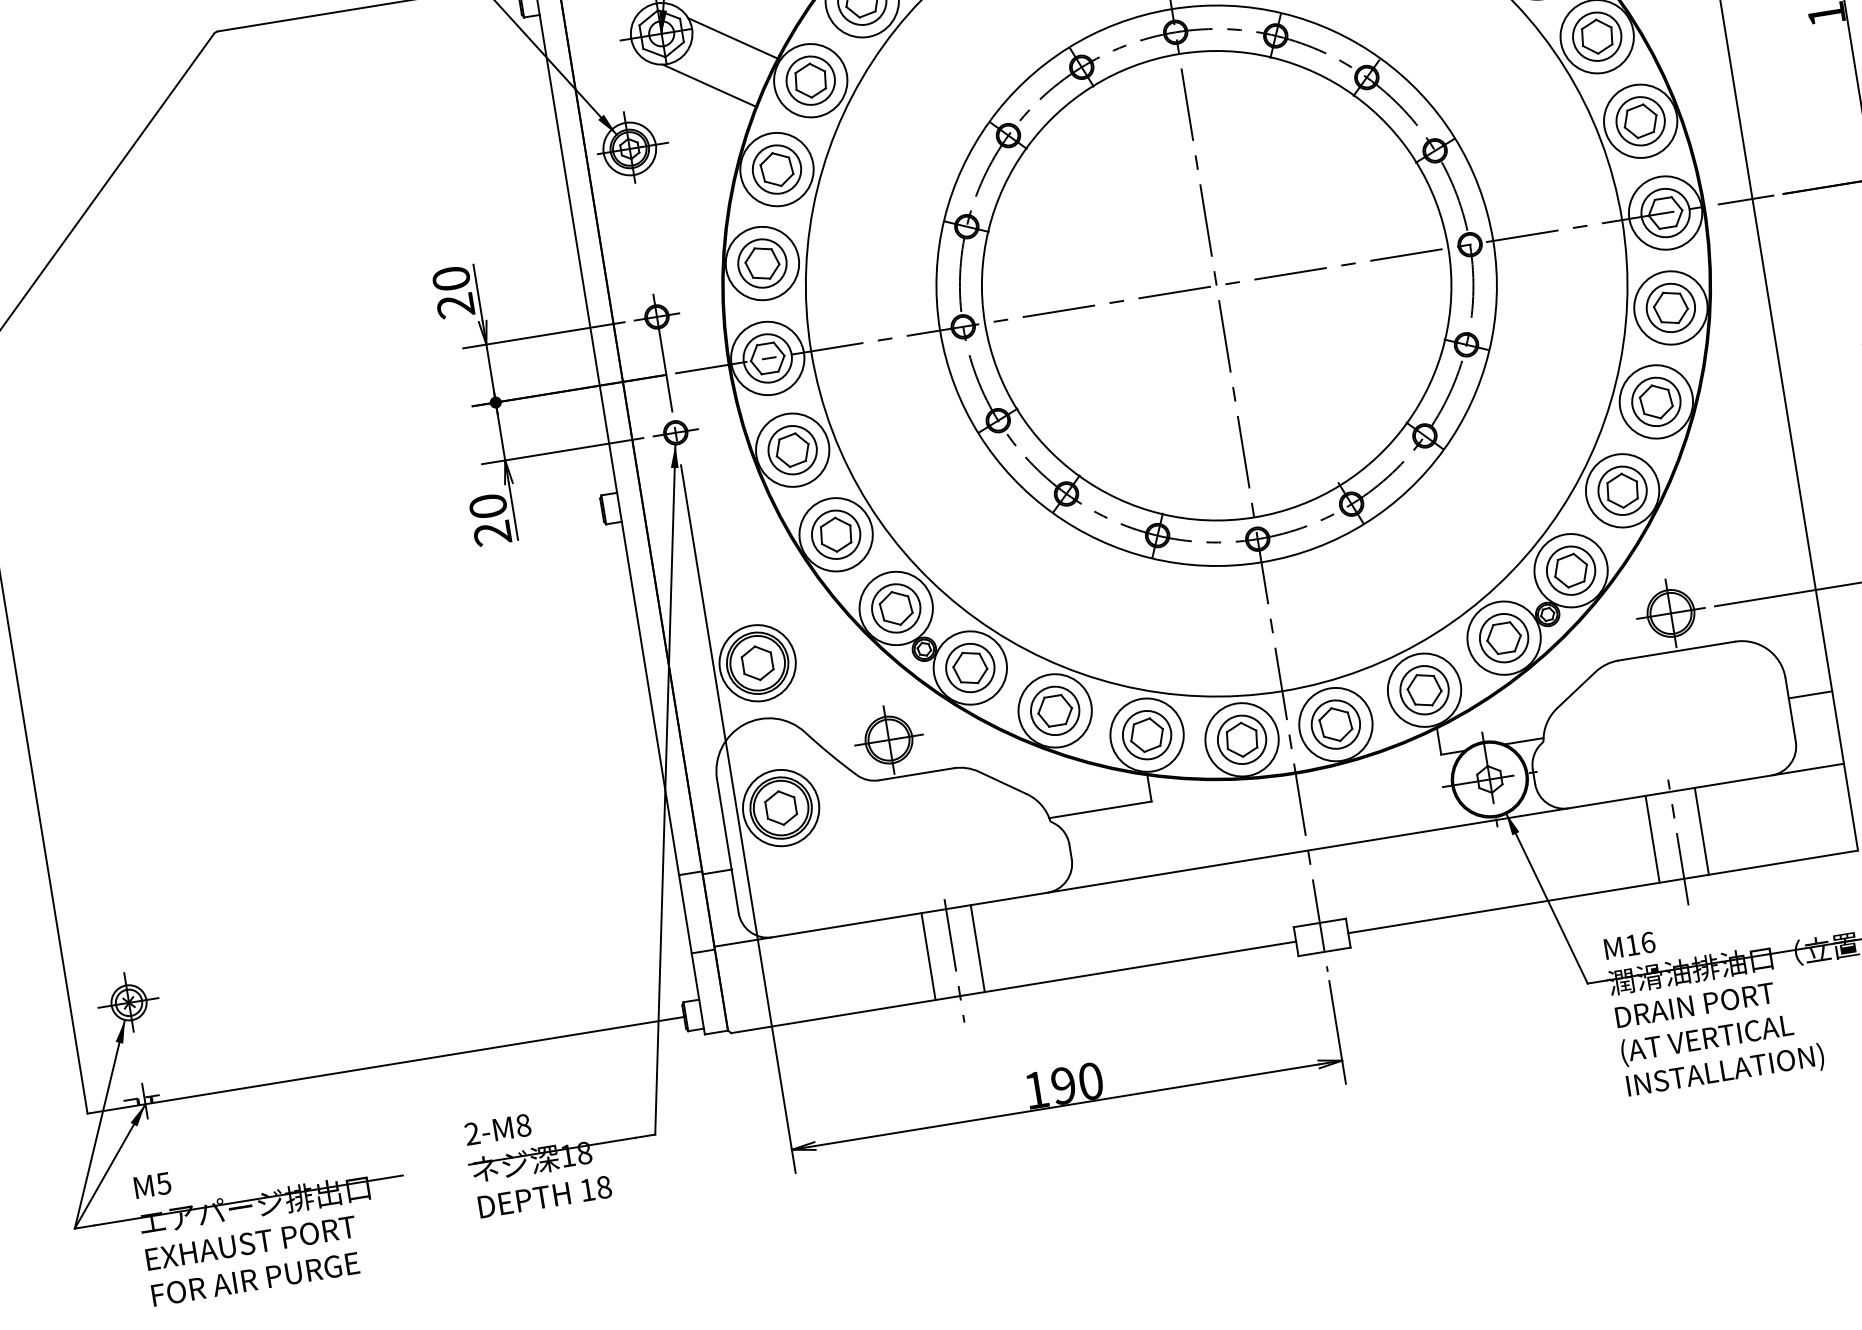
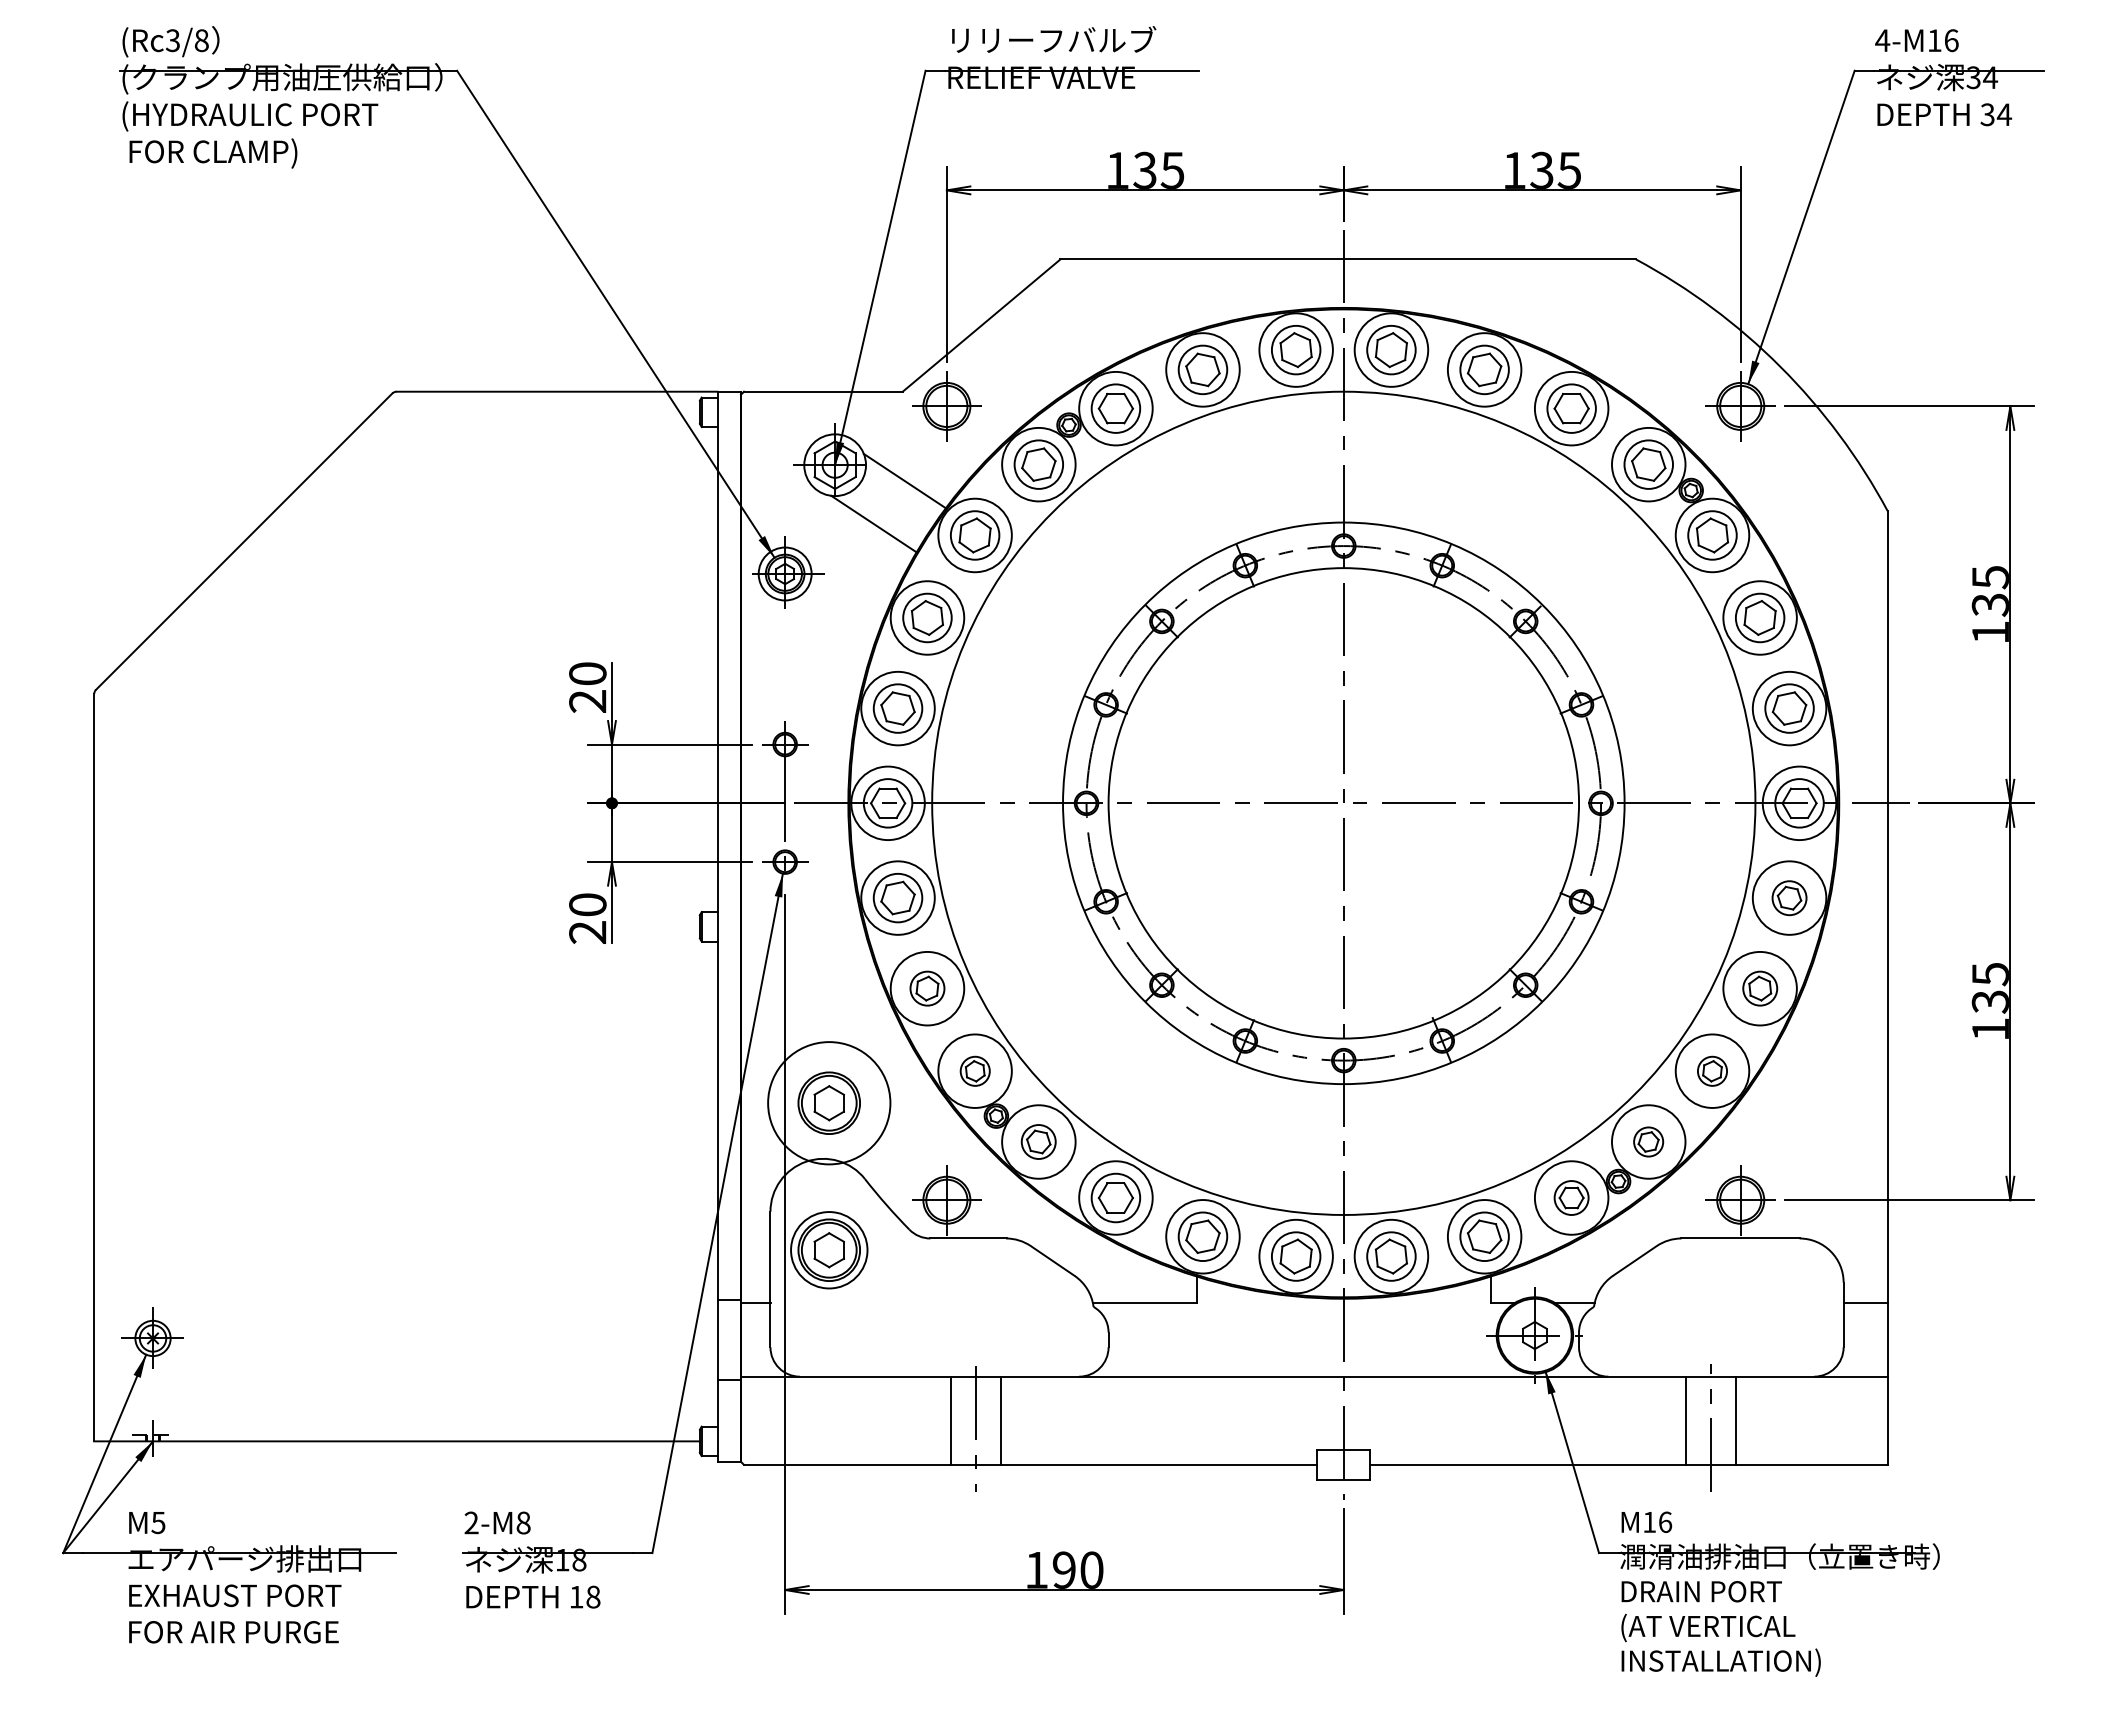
part: (1670, 308) -> (1789, 898), size x0.7
part: (1656, 401) -> (1760, 988), size x0.7
part: (1622, 491) -> (1712, 1071), size x0.6
part: (836, 534) -> (927, 988), size x0.7
part: (1570, 570) -> (1648, 1141), size x0.6
part: (896, 608) -> (975, 1071), size x0.6
part: (1503, 637) -> (1571, 1197), size x0.7
circle: (757, 663) -> (829, 1103), size x1.6
part: (969, 667) -> (1038, 1141), size x0.7

